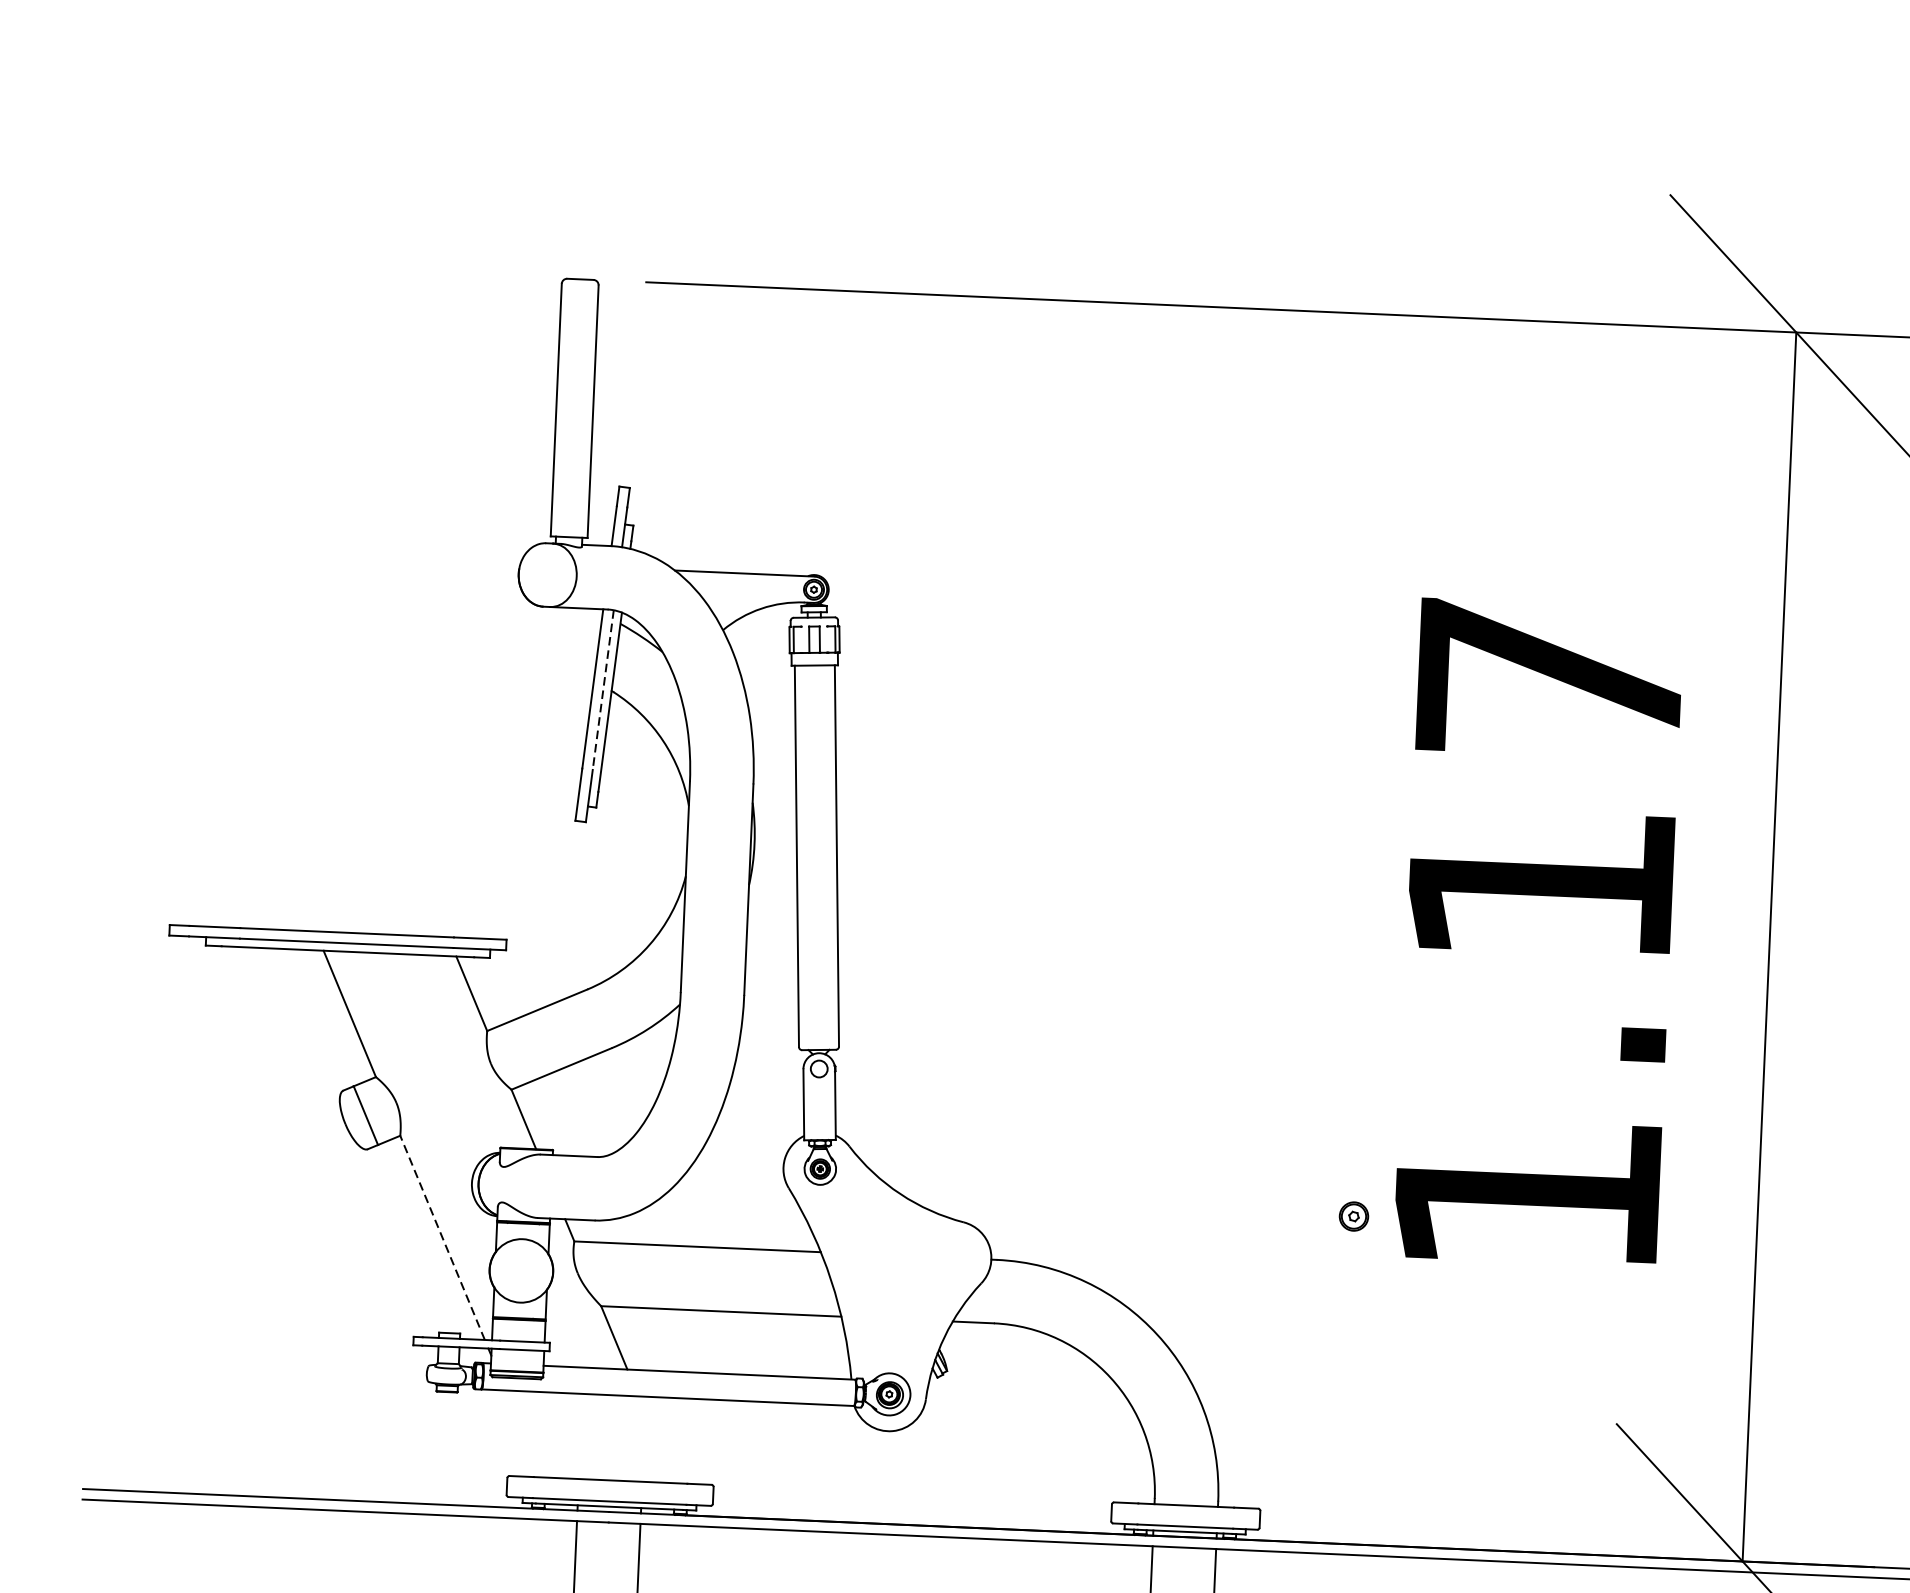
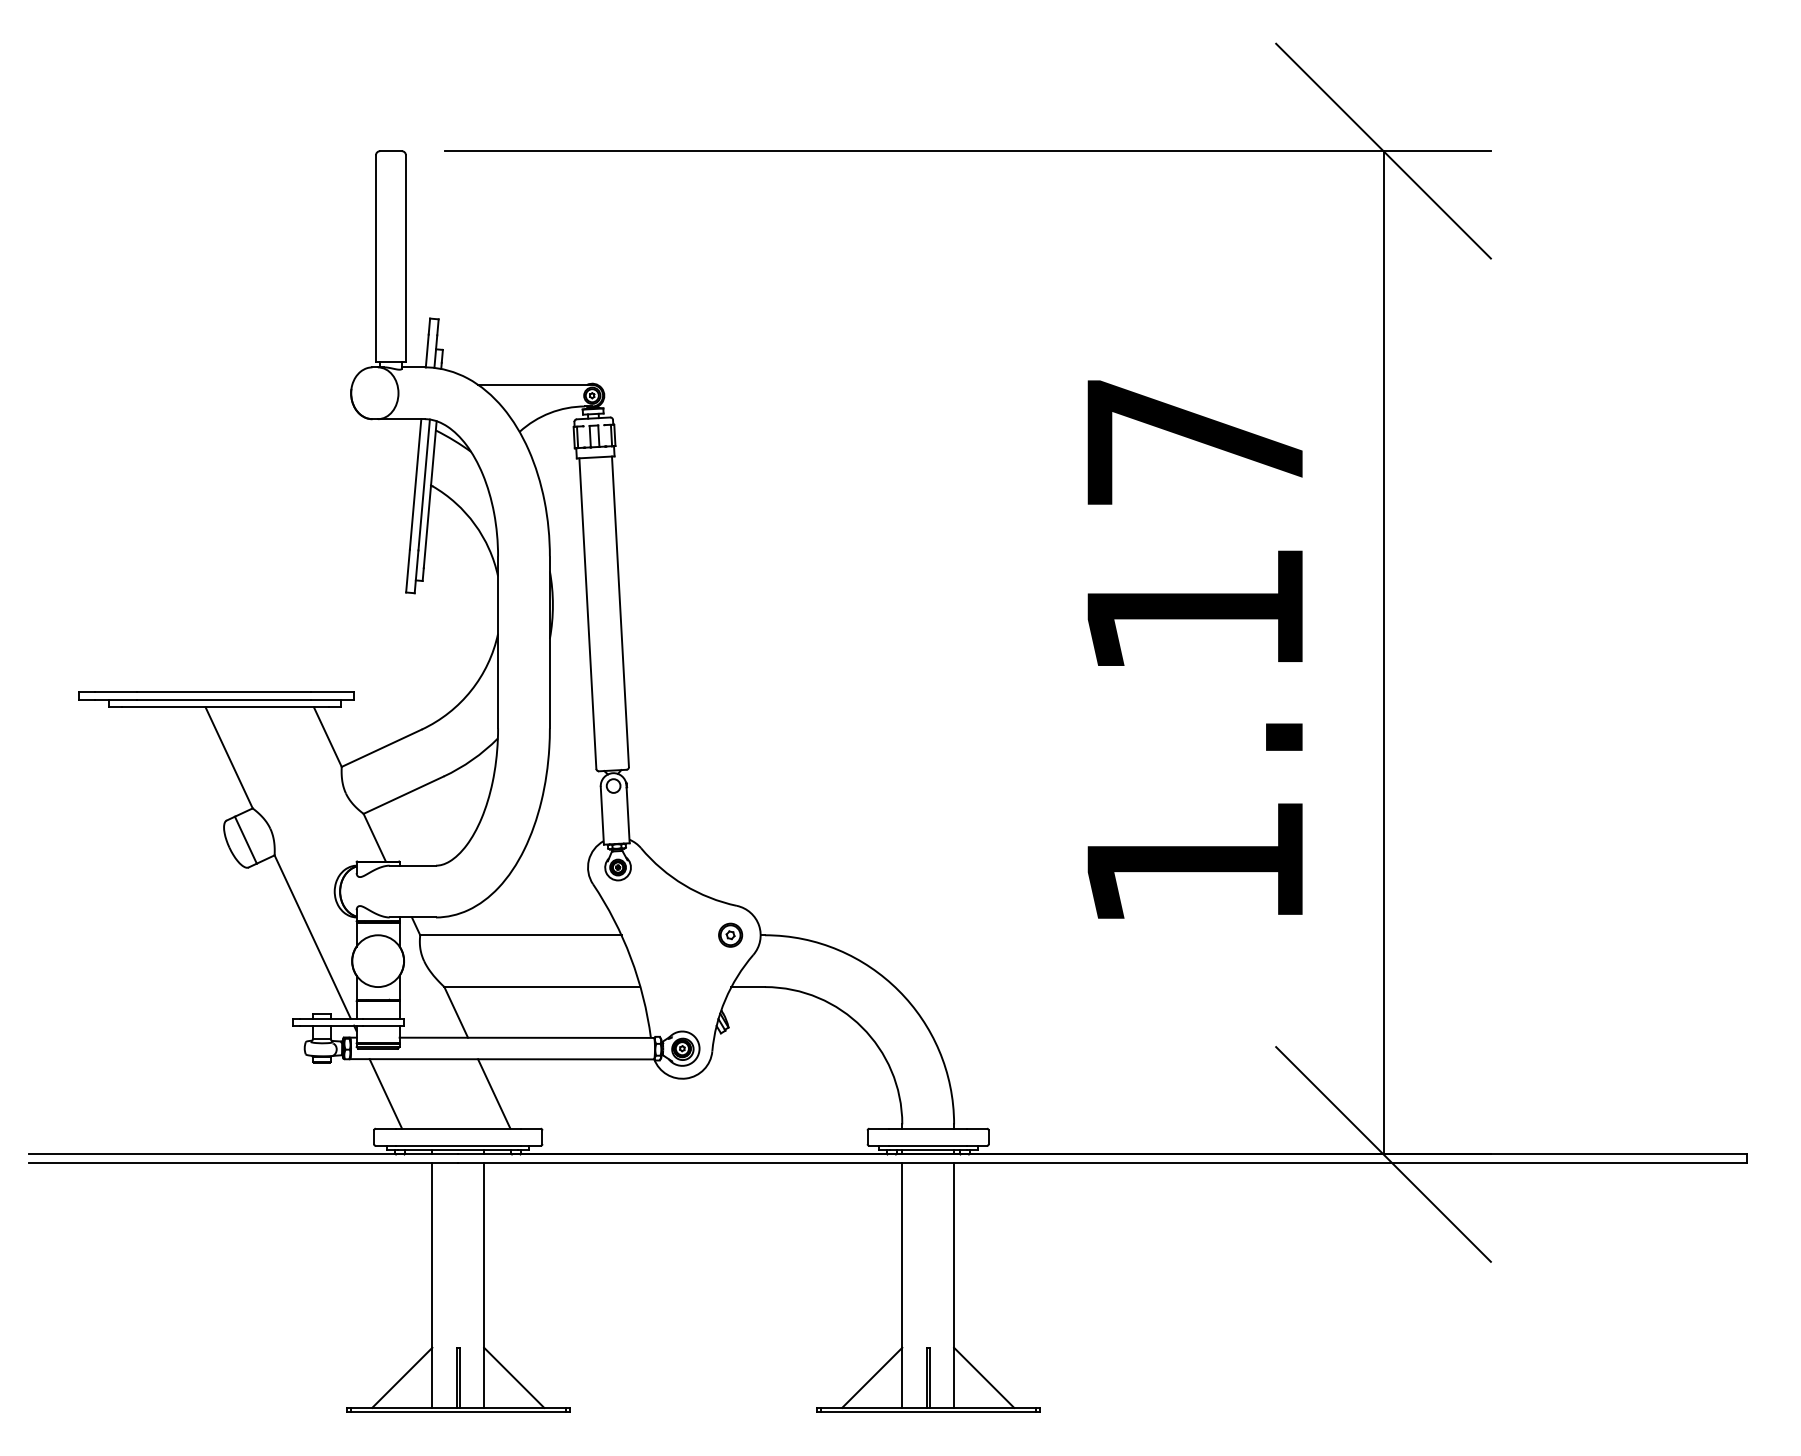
line: (603, 690) -> (424, 485), dashed -> solid
part: (1353, 1215) -> (730, 934), moved
line: (442, 1237) -> (312, 936), dashed -> solid
line: (523, 1433) -> (385, 1093), added
line: (656, 1439) -> (494, 1093), added

